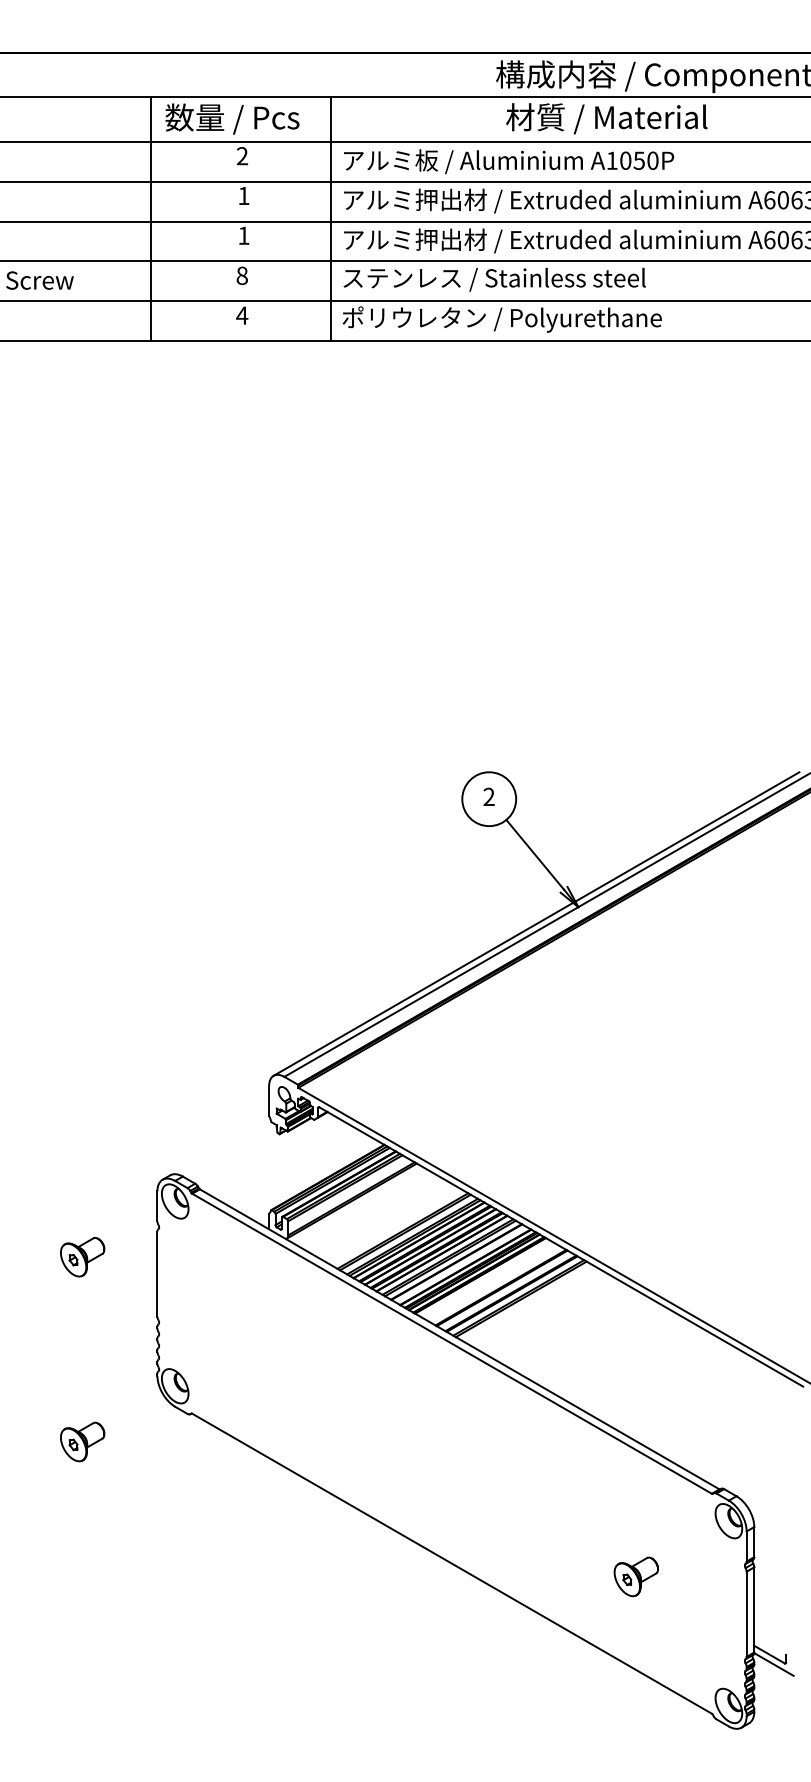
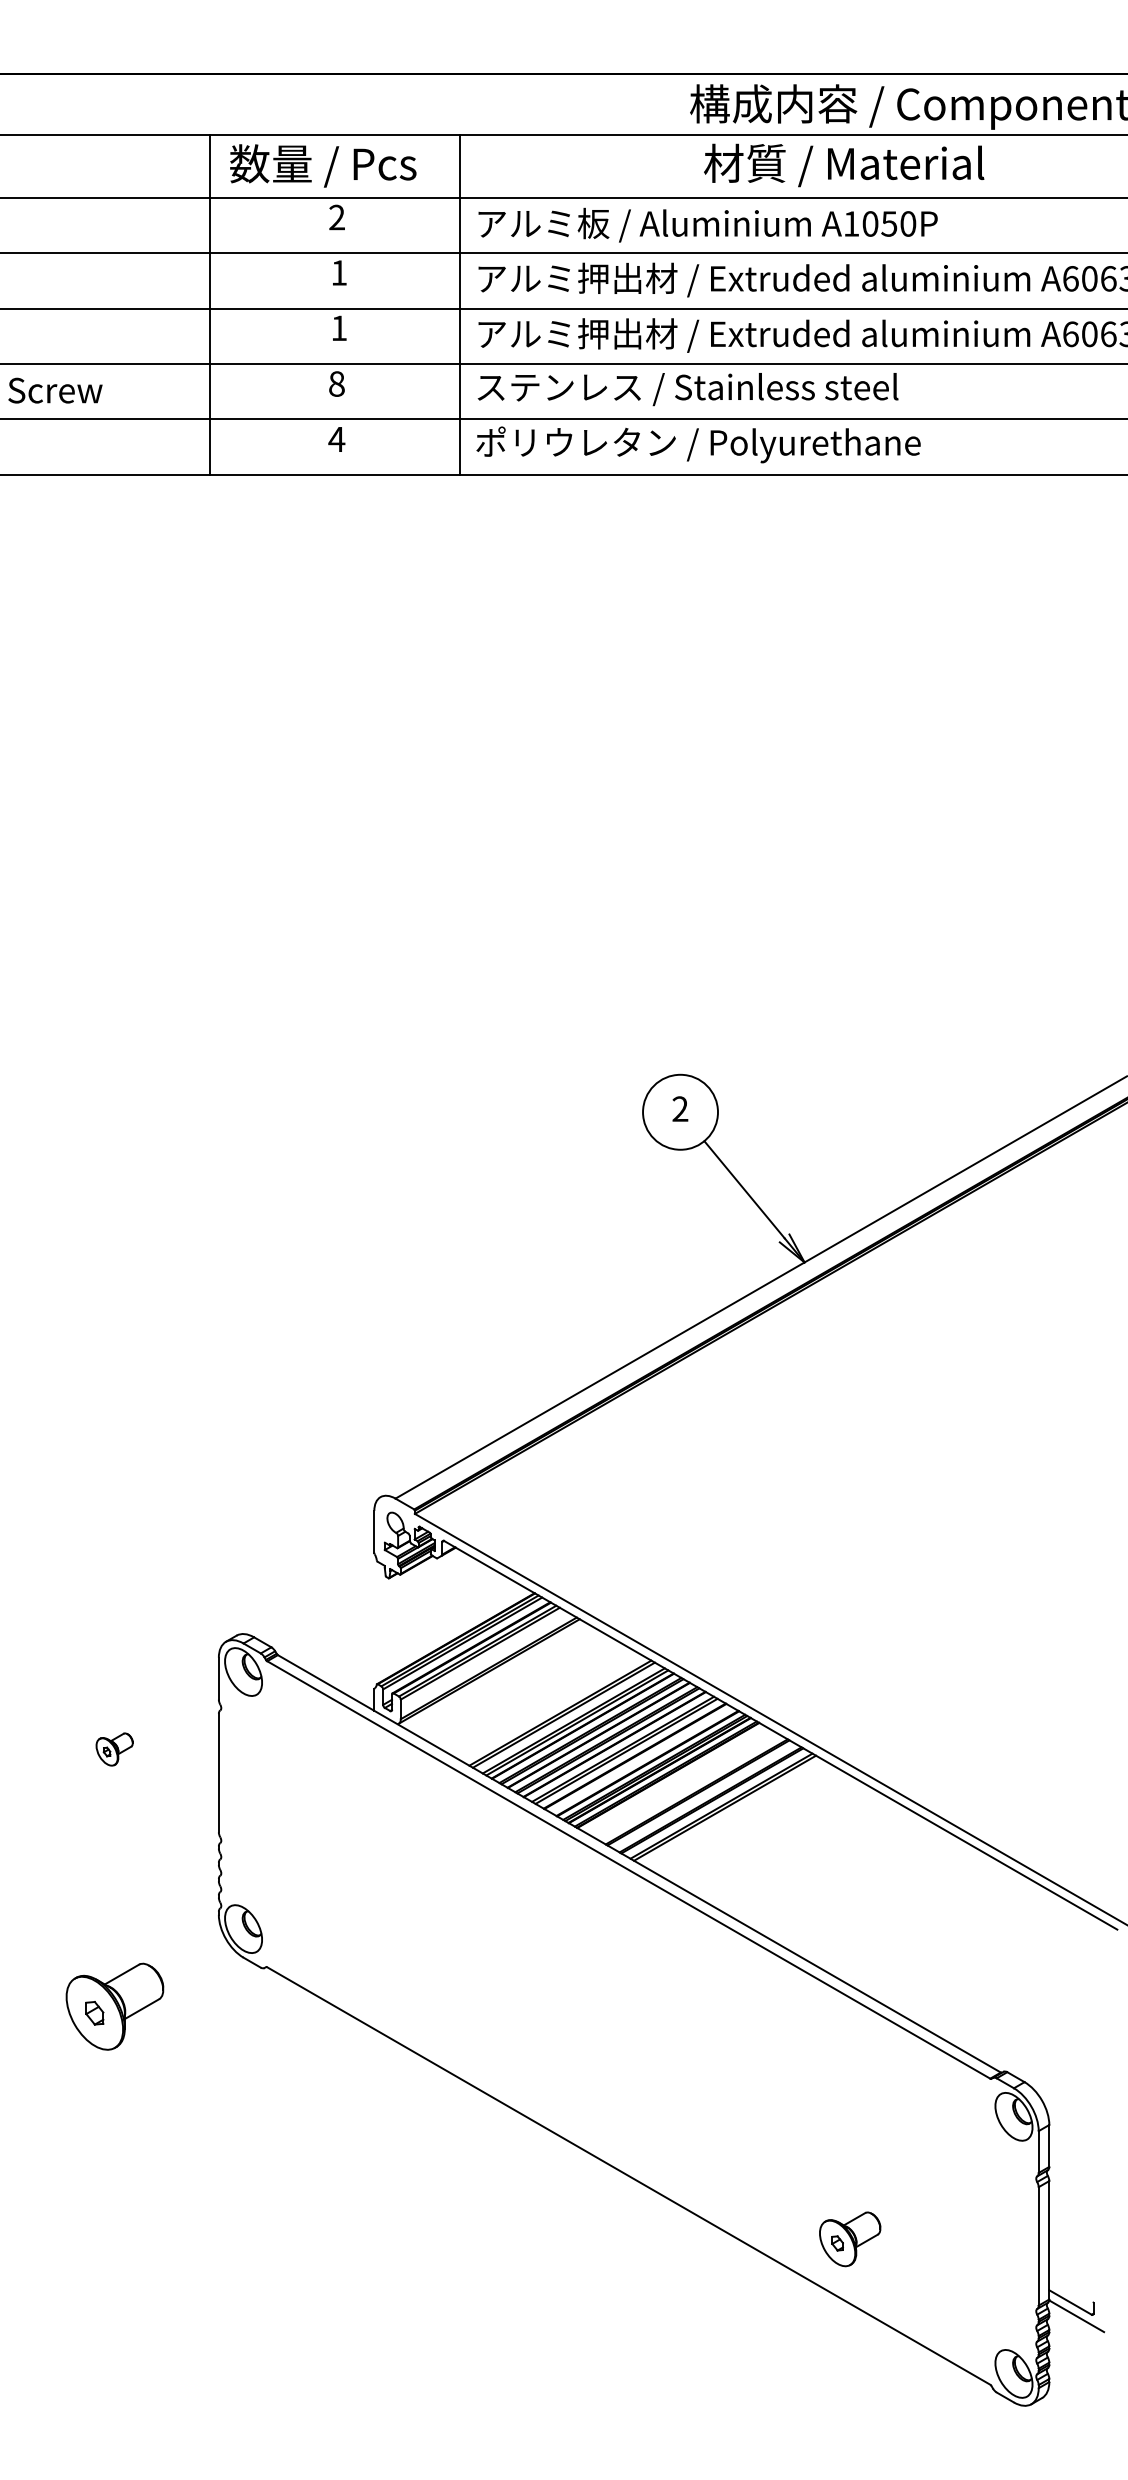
line: (536, 923) -> (746, 1285), removed
part: (82, 1257) -> (114, 1749), size x0.6
part: (82, 1441) -> (114, 2006), size x1.6
part: (636, 1576) -> (850, 2239), moved

